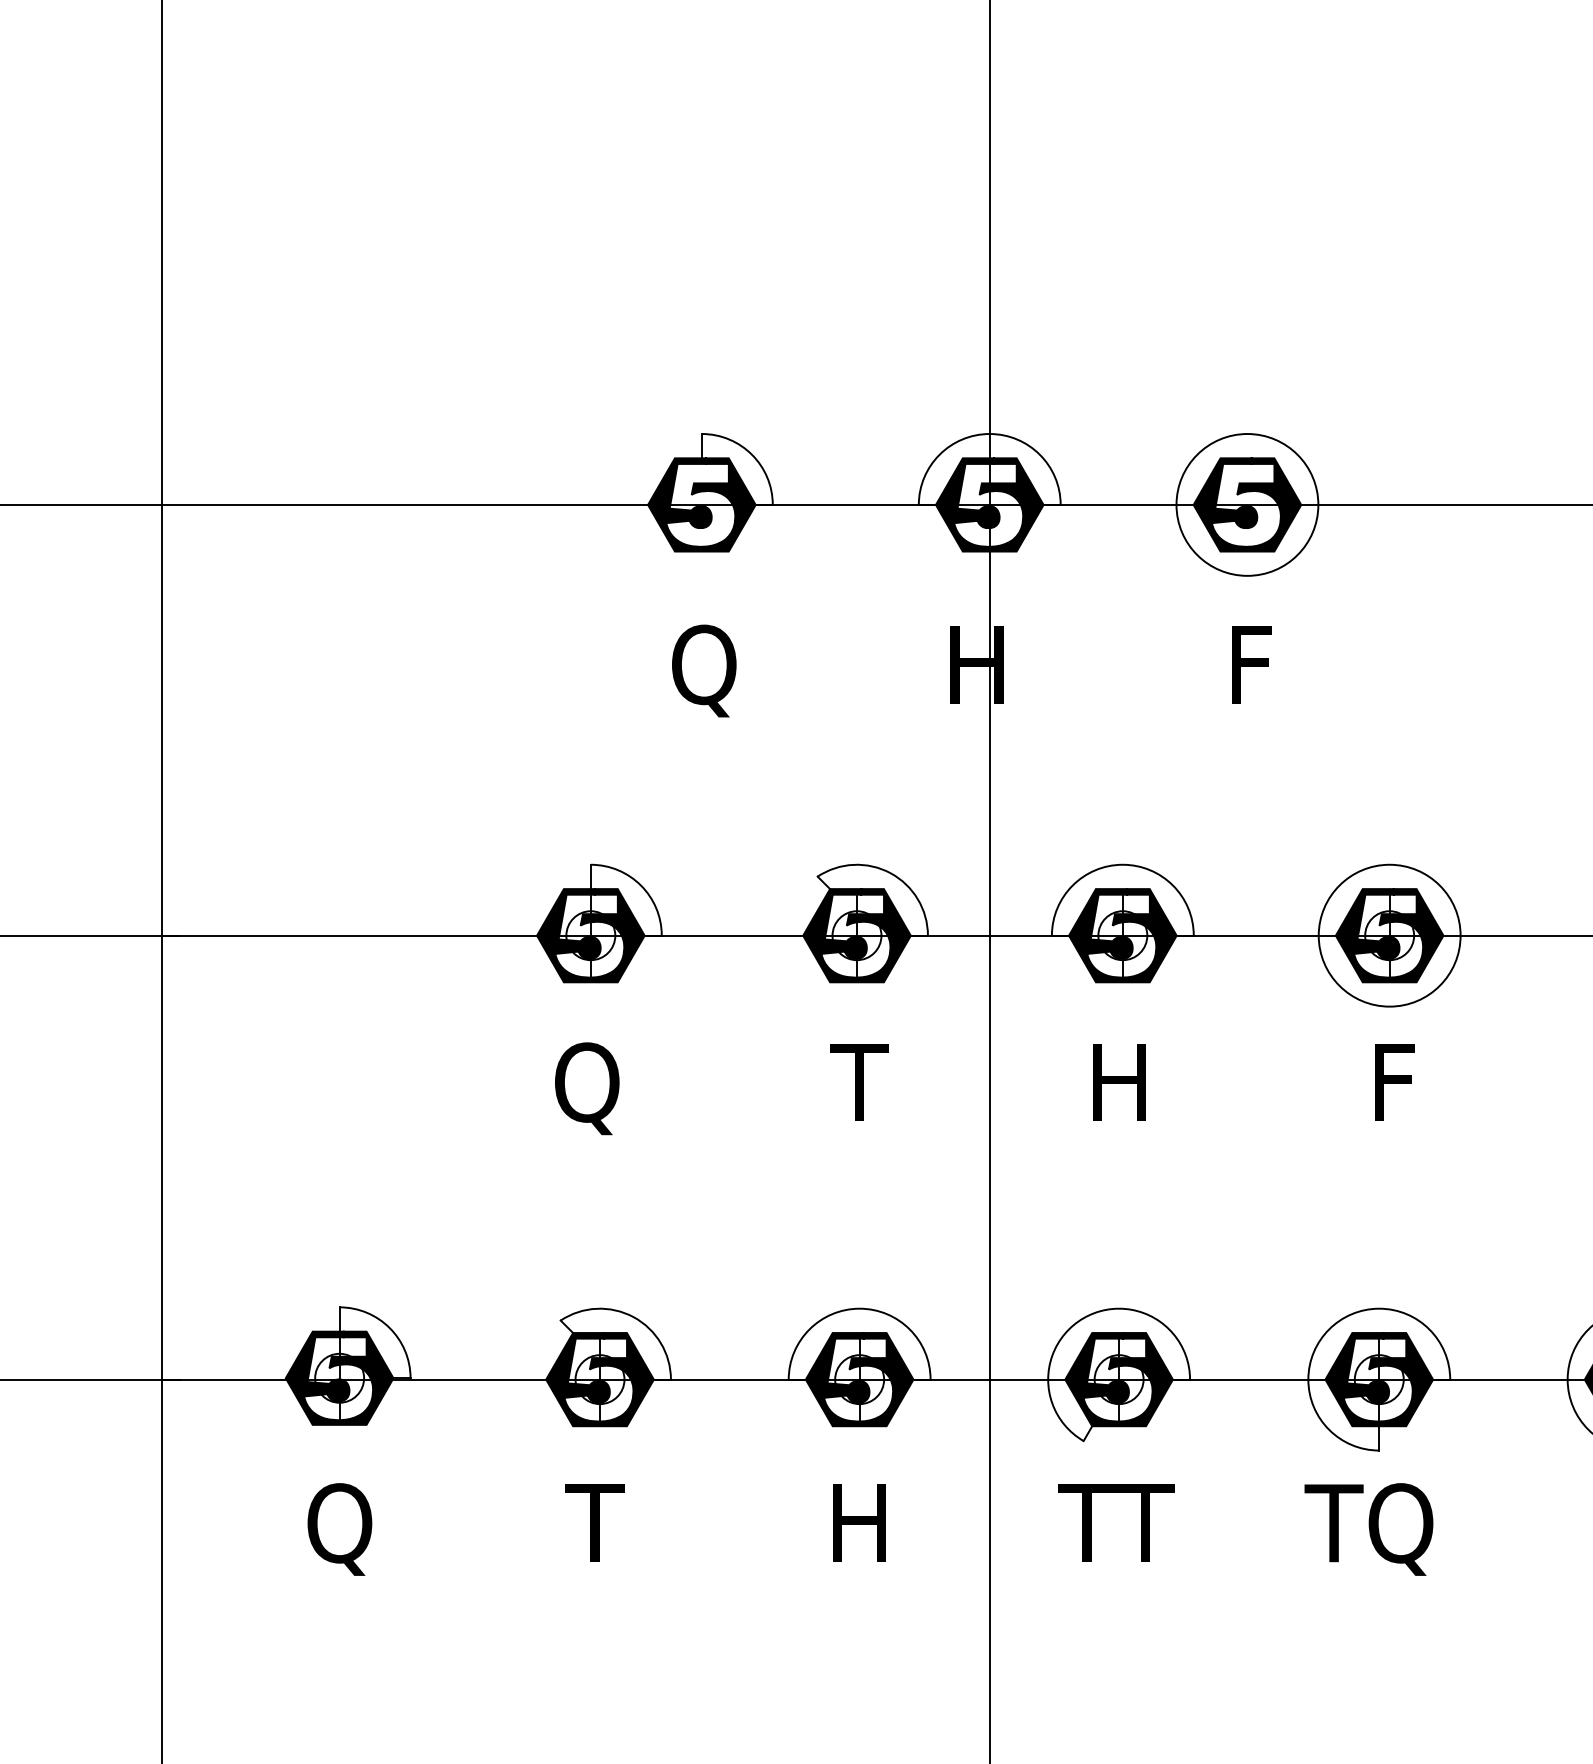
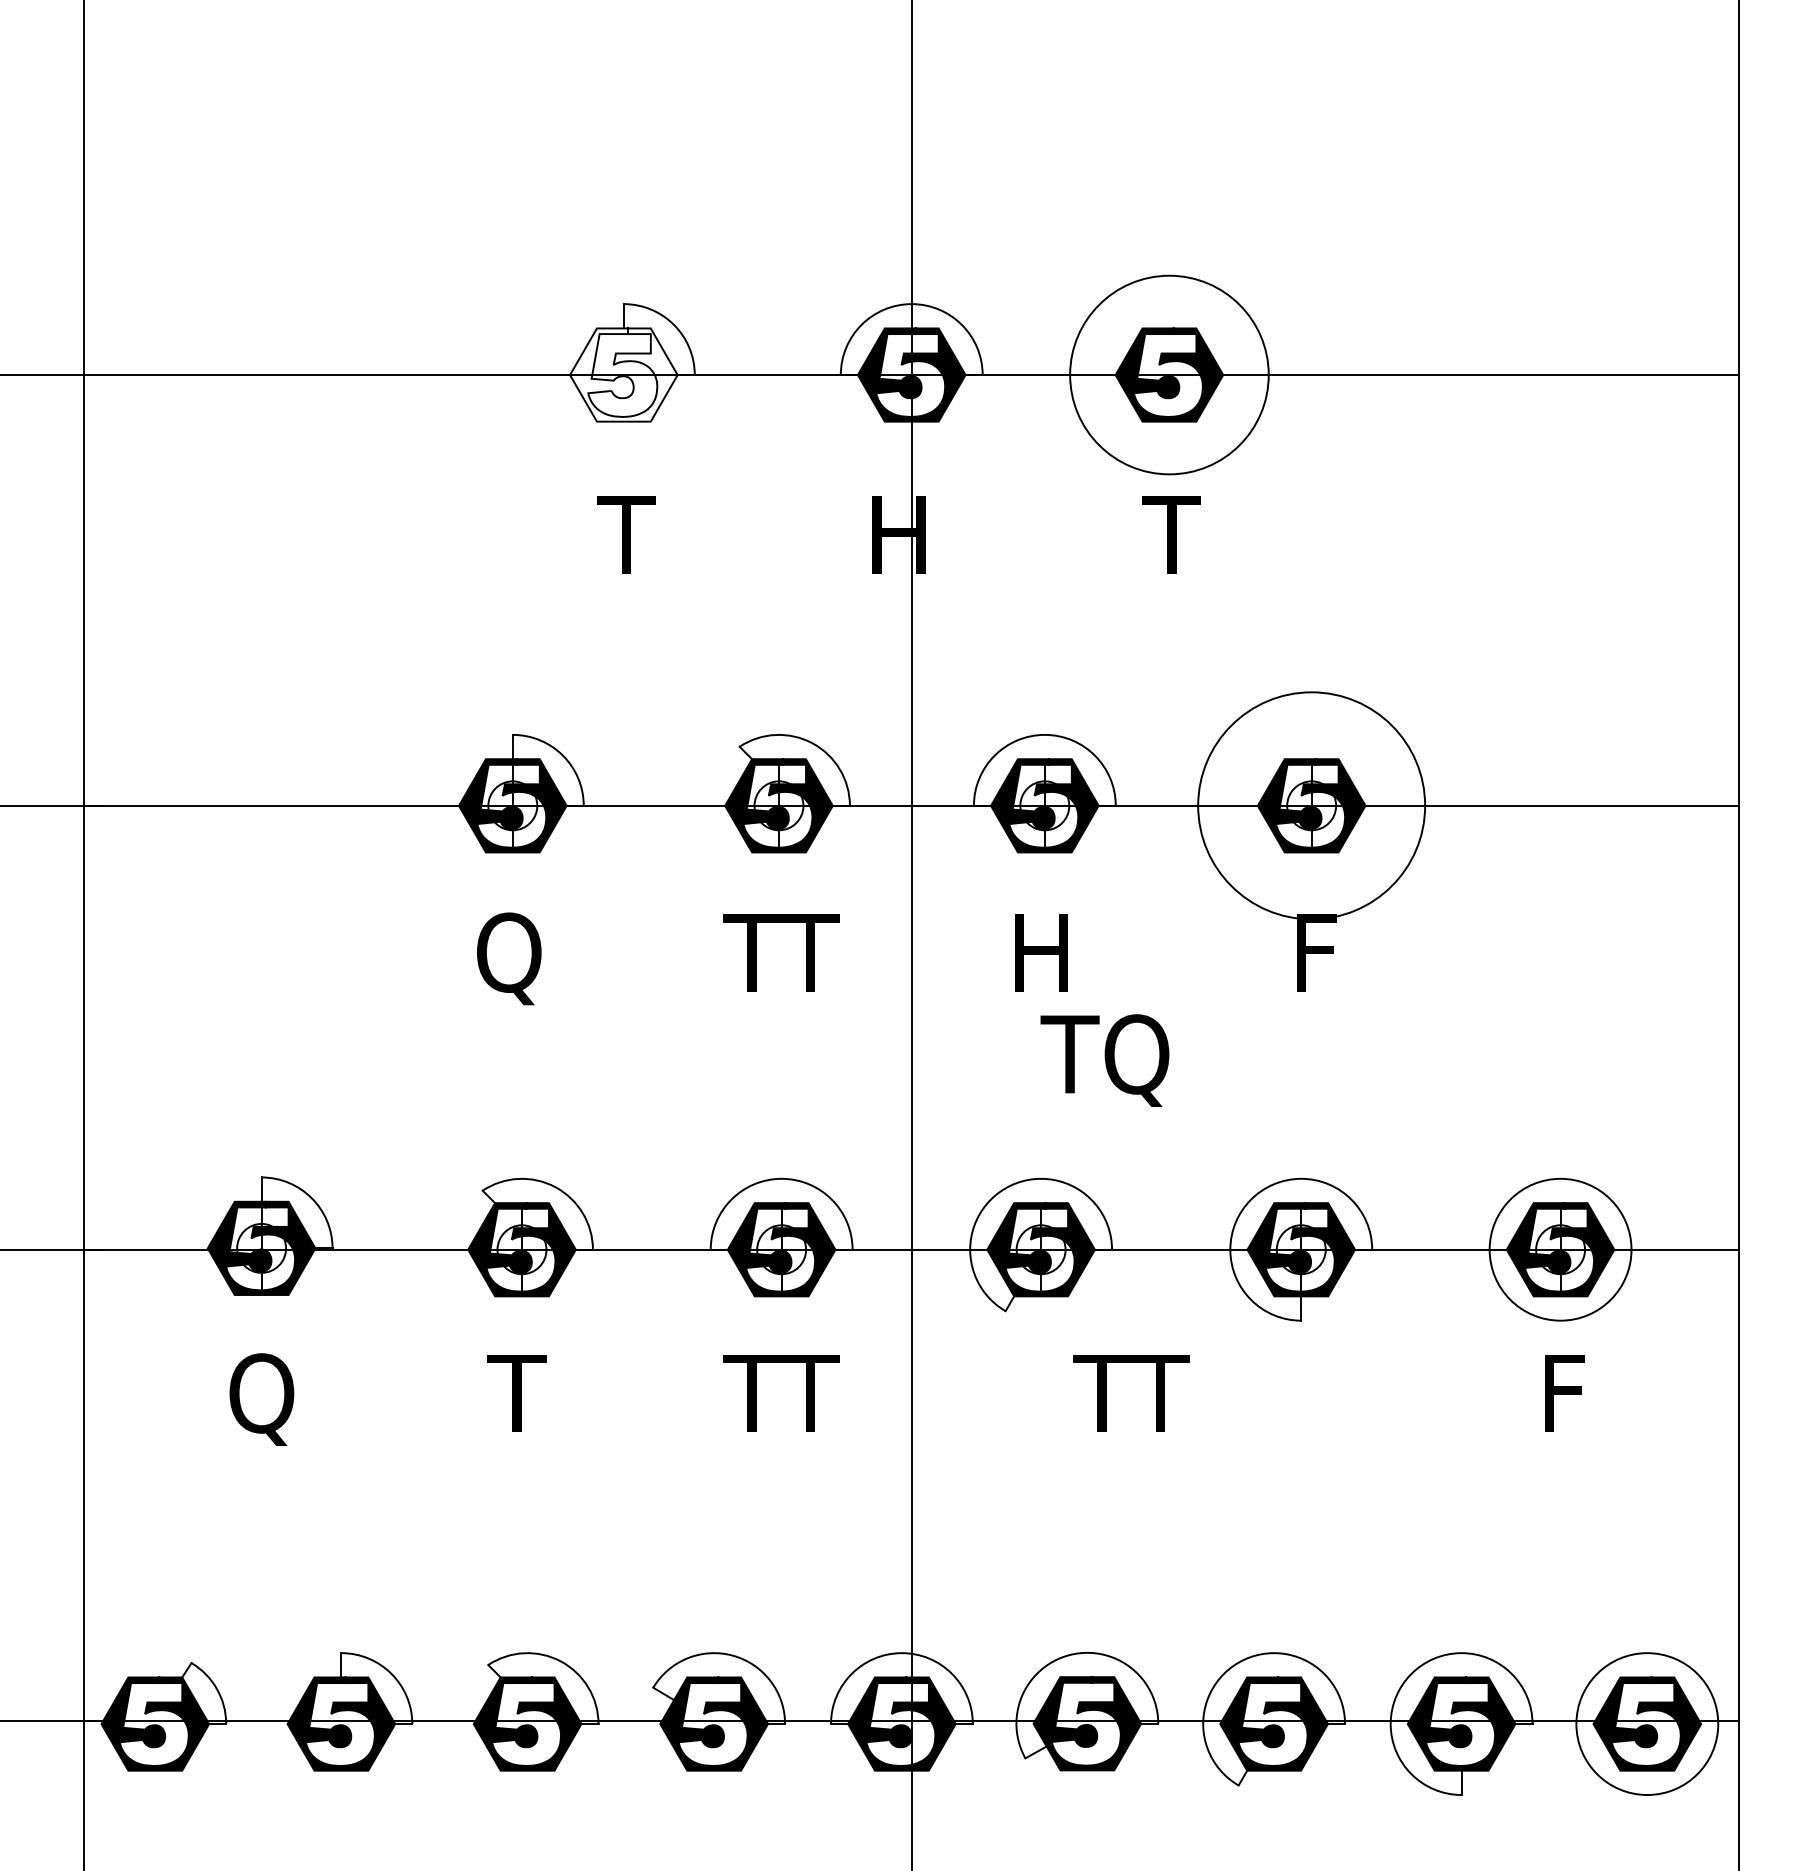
fill: (701, 504) -> (623, 374), removed
circle: (1247, 504) -> (1169, 374), size x1.4
text: (1249, 664) -> (1171, 534), F -> T
text: (704, 670) -> (626, 540), Q -> T
circle: (1389, 935) -> (1311, 805), size x1.6
text: (859, 1082) -> (781, 952), T -> TT
text: (859, 1523) -> (781, 1393), H -> TT
text: (1116, 1523) -> (1131, 1393), moved
text: (1368, 1529) -> (1104, 1060), moved

